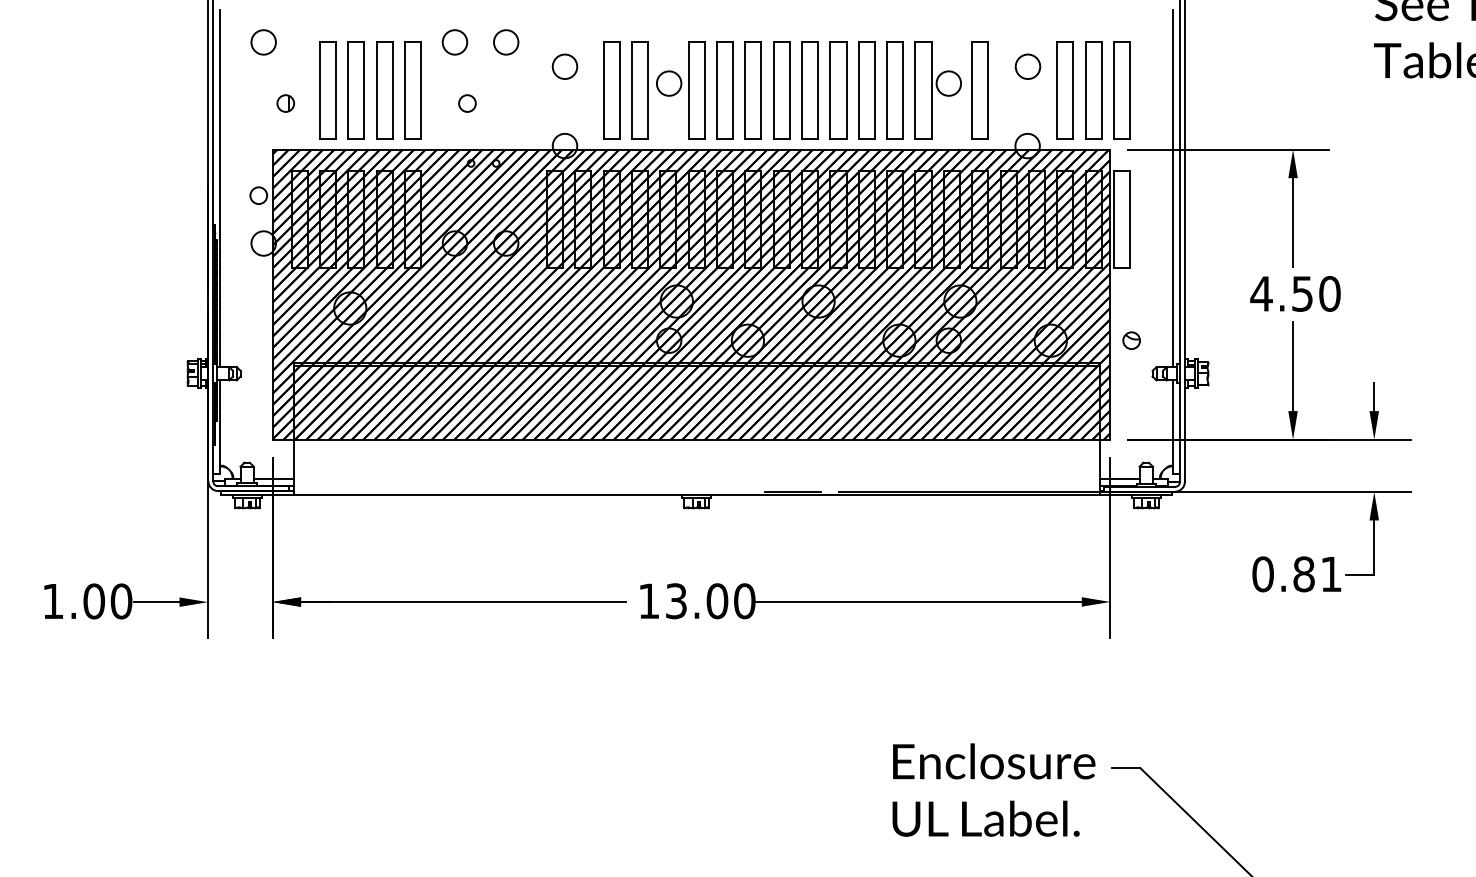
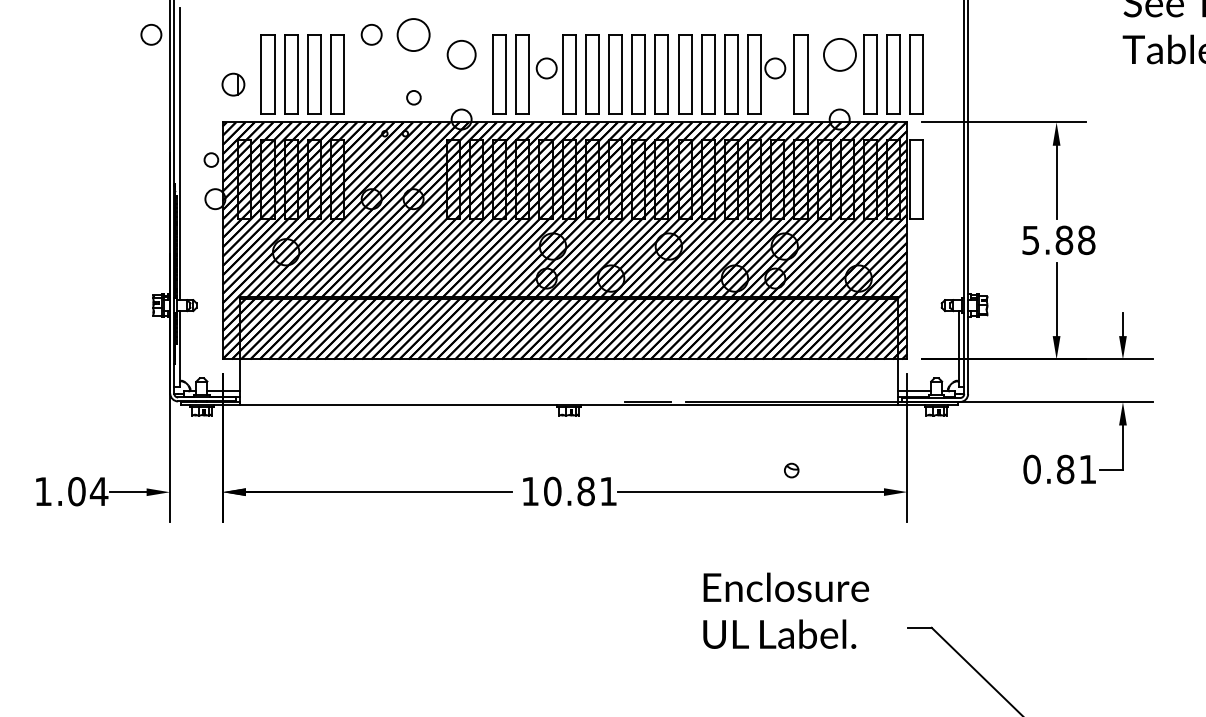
circle: (263, 42) -> (151, 34), moved
circle: (506, 42) -> (413, 34), size x1.6
circle: (564, 66) -> (461, 54), size x1.4
circle: (1027, 66) -> (839, 54), size x1.6
part: (285, 103) -> (233, 84), size x1.6
circle: (466, 103) -> (413, 97), moved
line: (1173, 188) -> (958, 154), removed
text: (1295, 294) -> (1058, 240), 4.50 -> 5.88
part: (1131, 340) -> (791, 470), moved
text: (120, 601) -> (98, 491), 1.00 -> 1.04
text: (710, 601) -> (580, 491), 13.00 -> 10.81
text: (994, 789) -> (786, 610), moved

